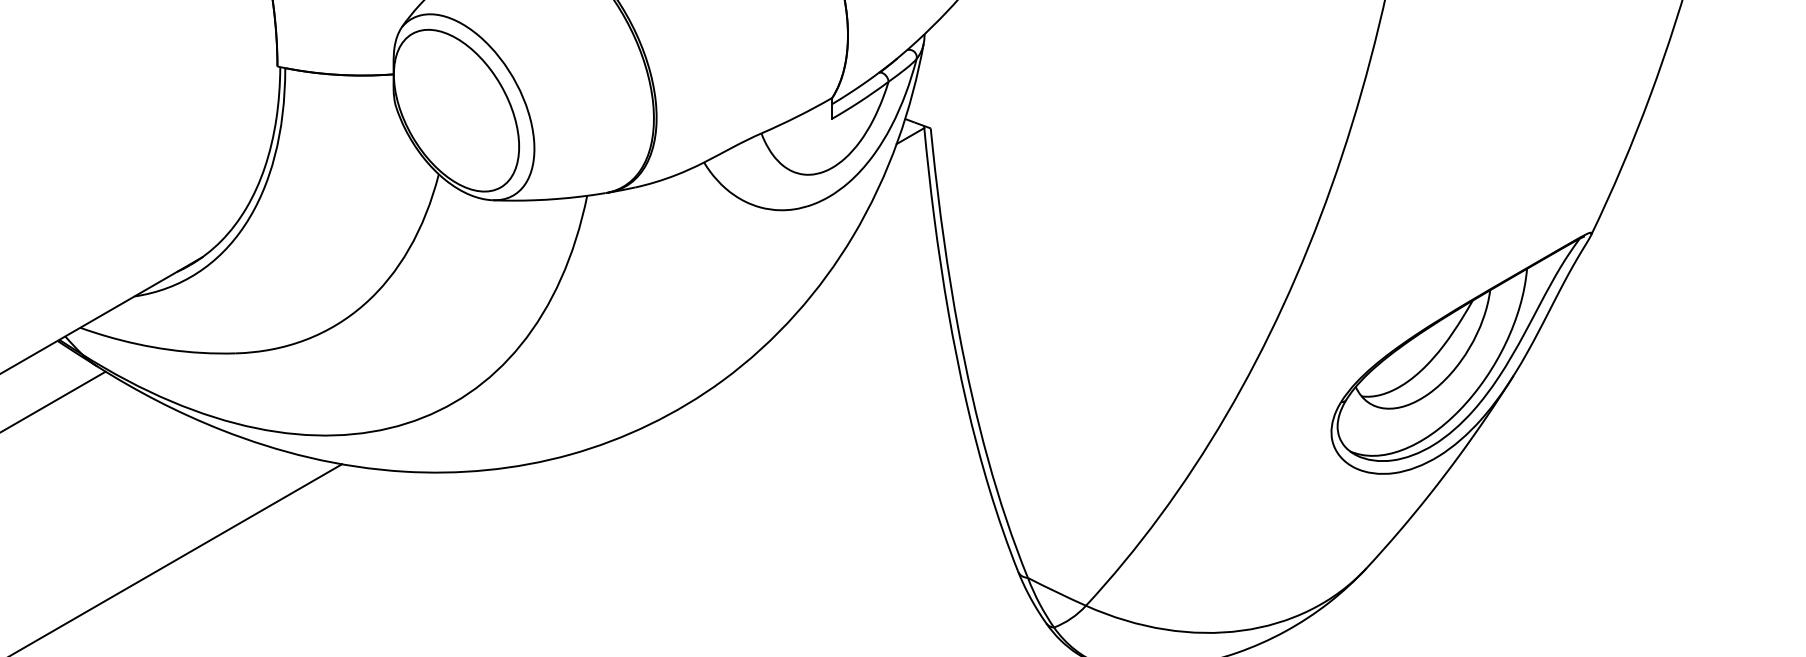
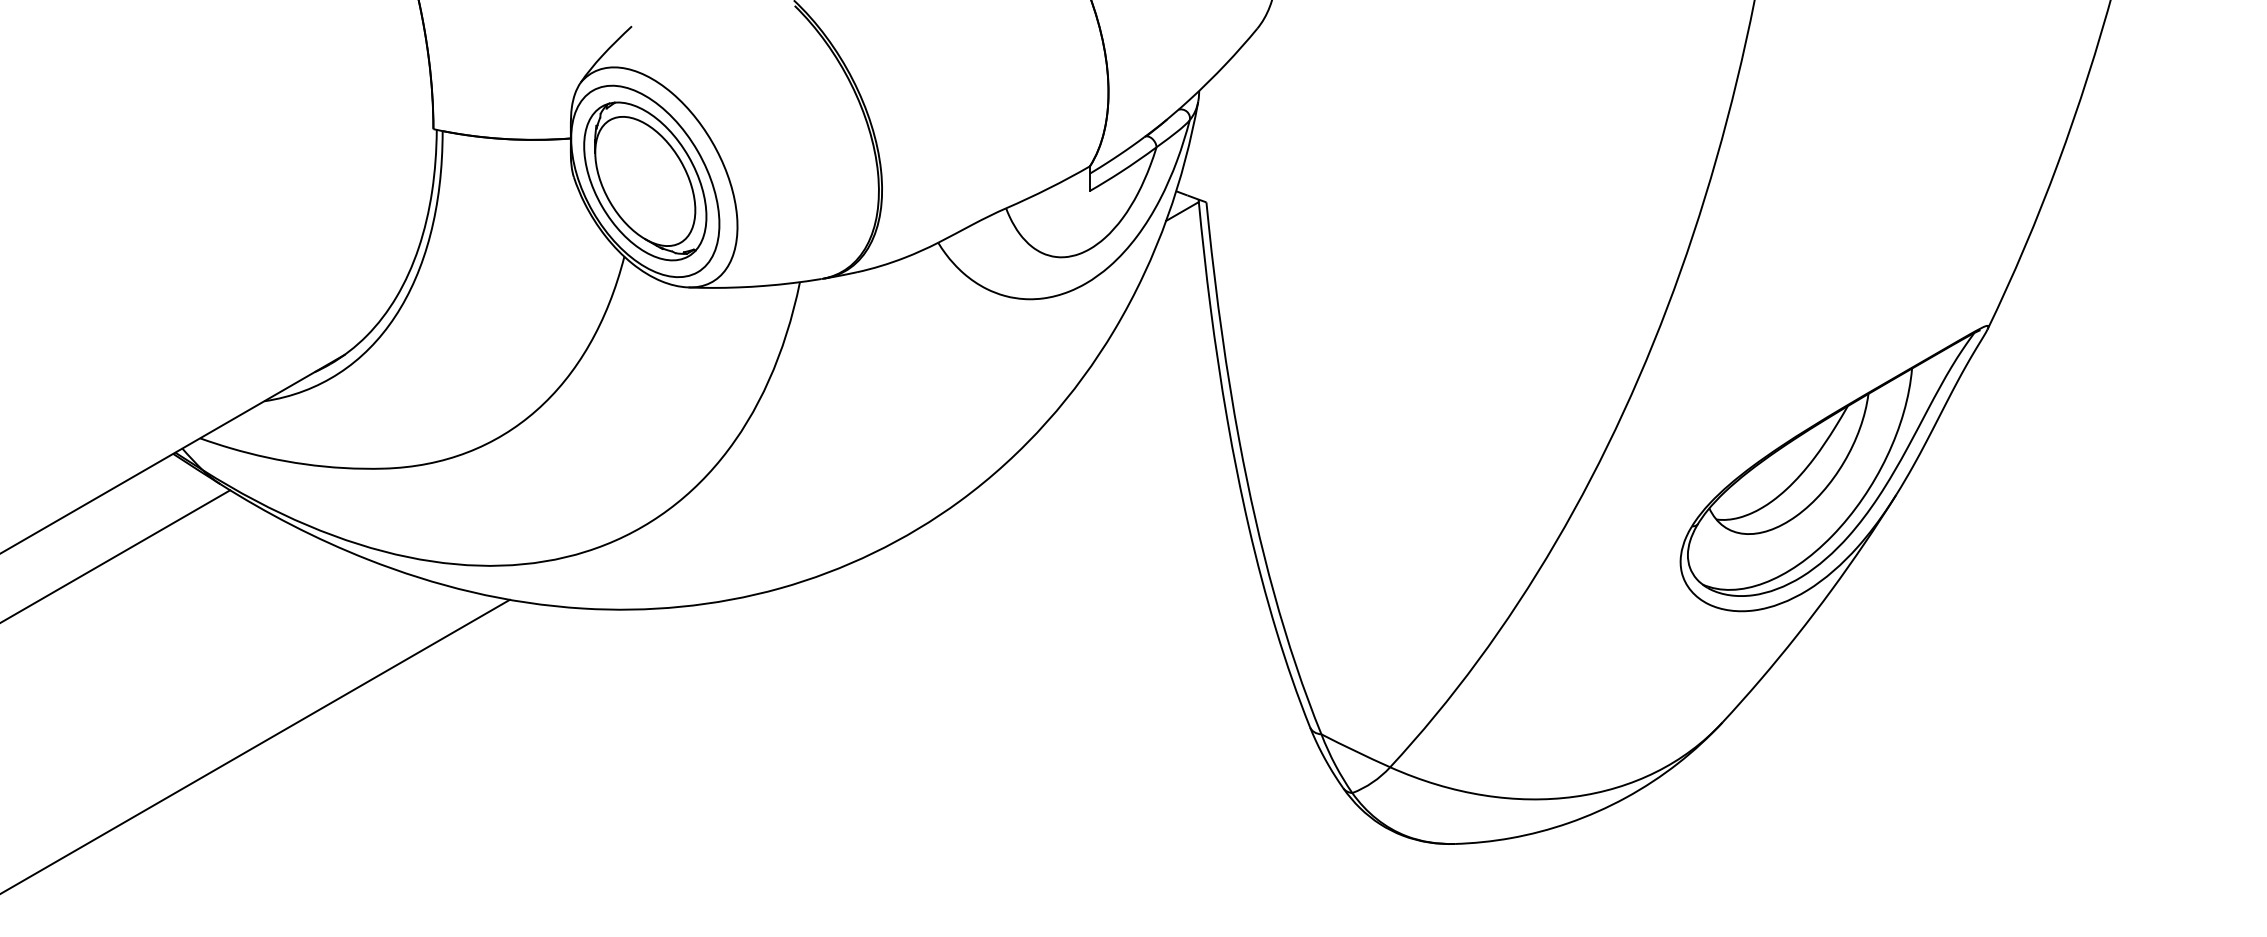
part: (456, 110) -> (645, 181), added

